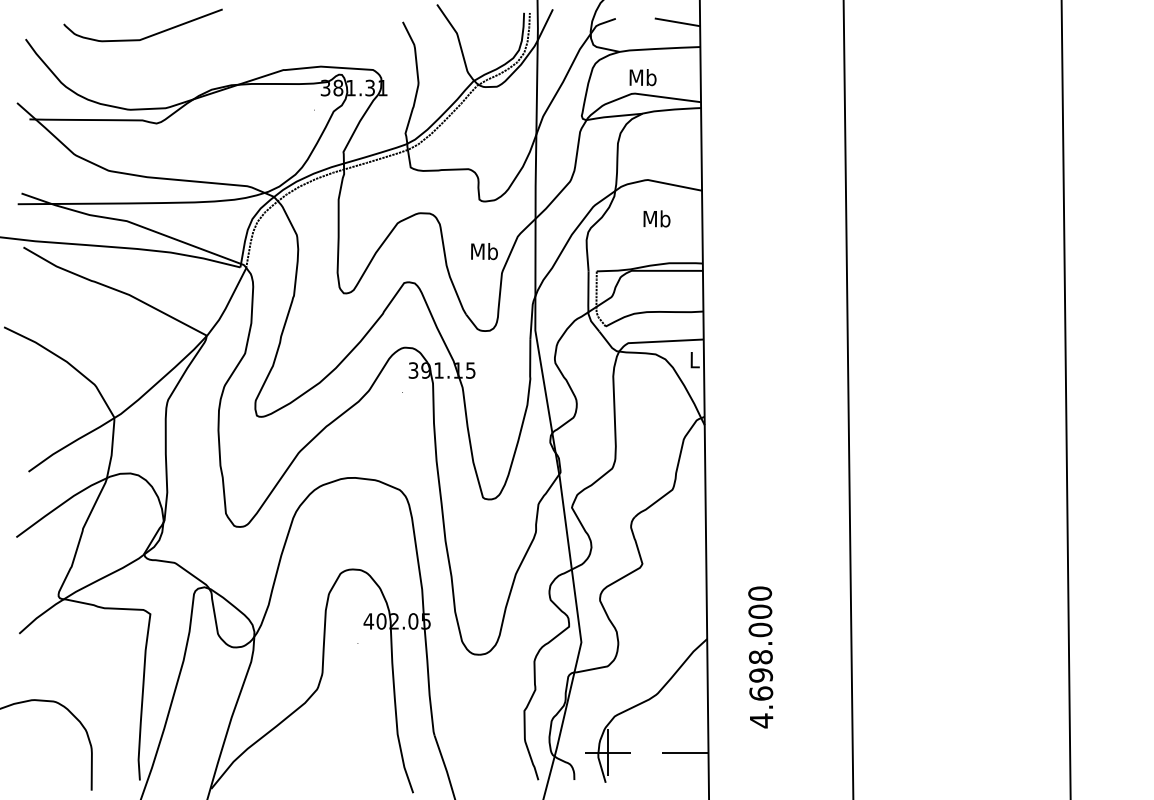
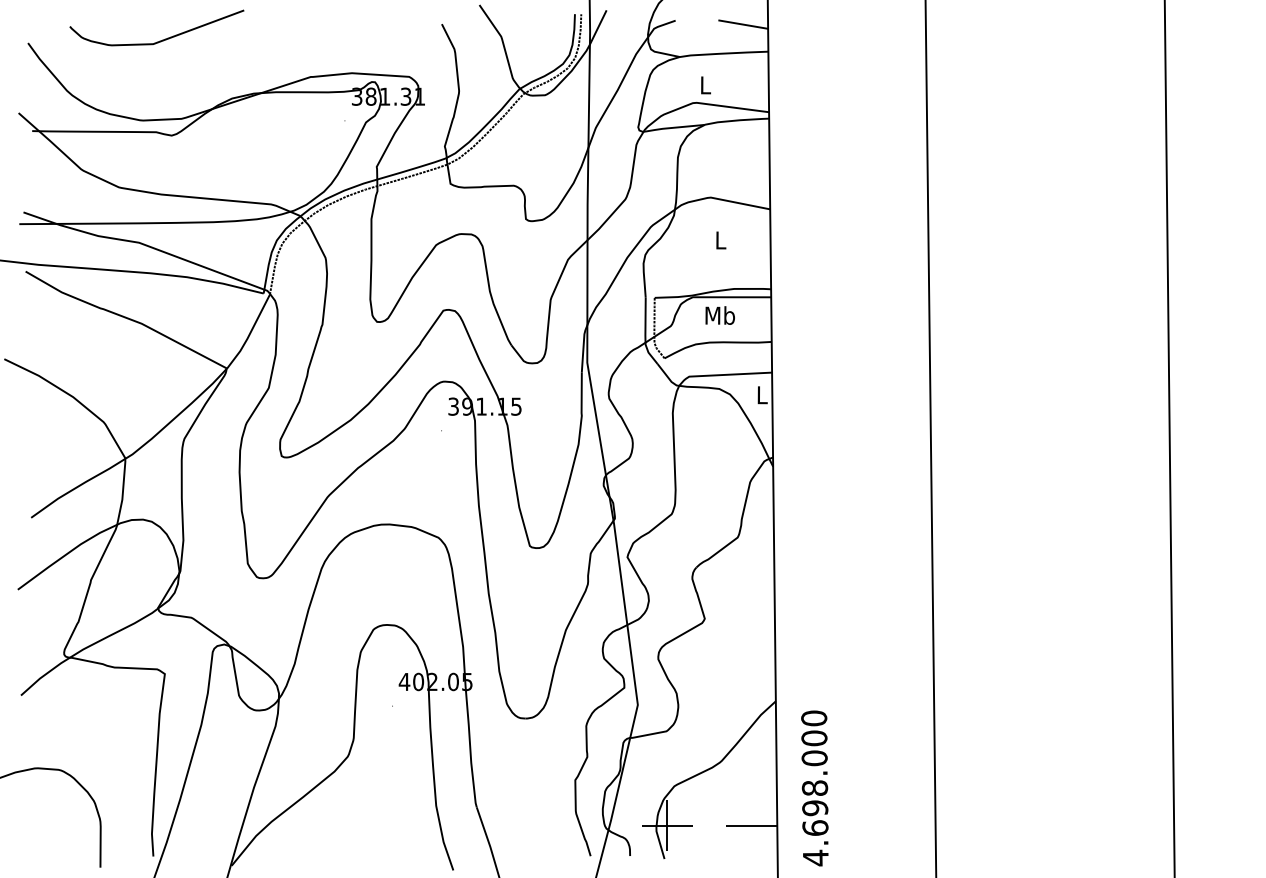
text: (642, 77) -> (704, 85), Mb -> L
text: (656, 218) -> (720, 239), Mb -> L
text: (484, 251) -> (720, 315), moved
text: (760, 657) -> (814, 788), moved

